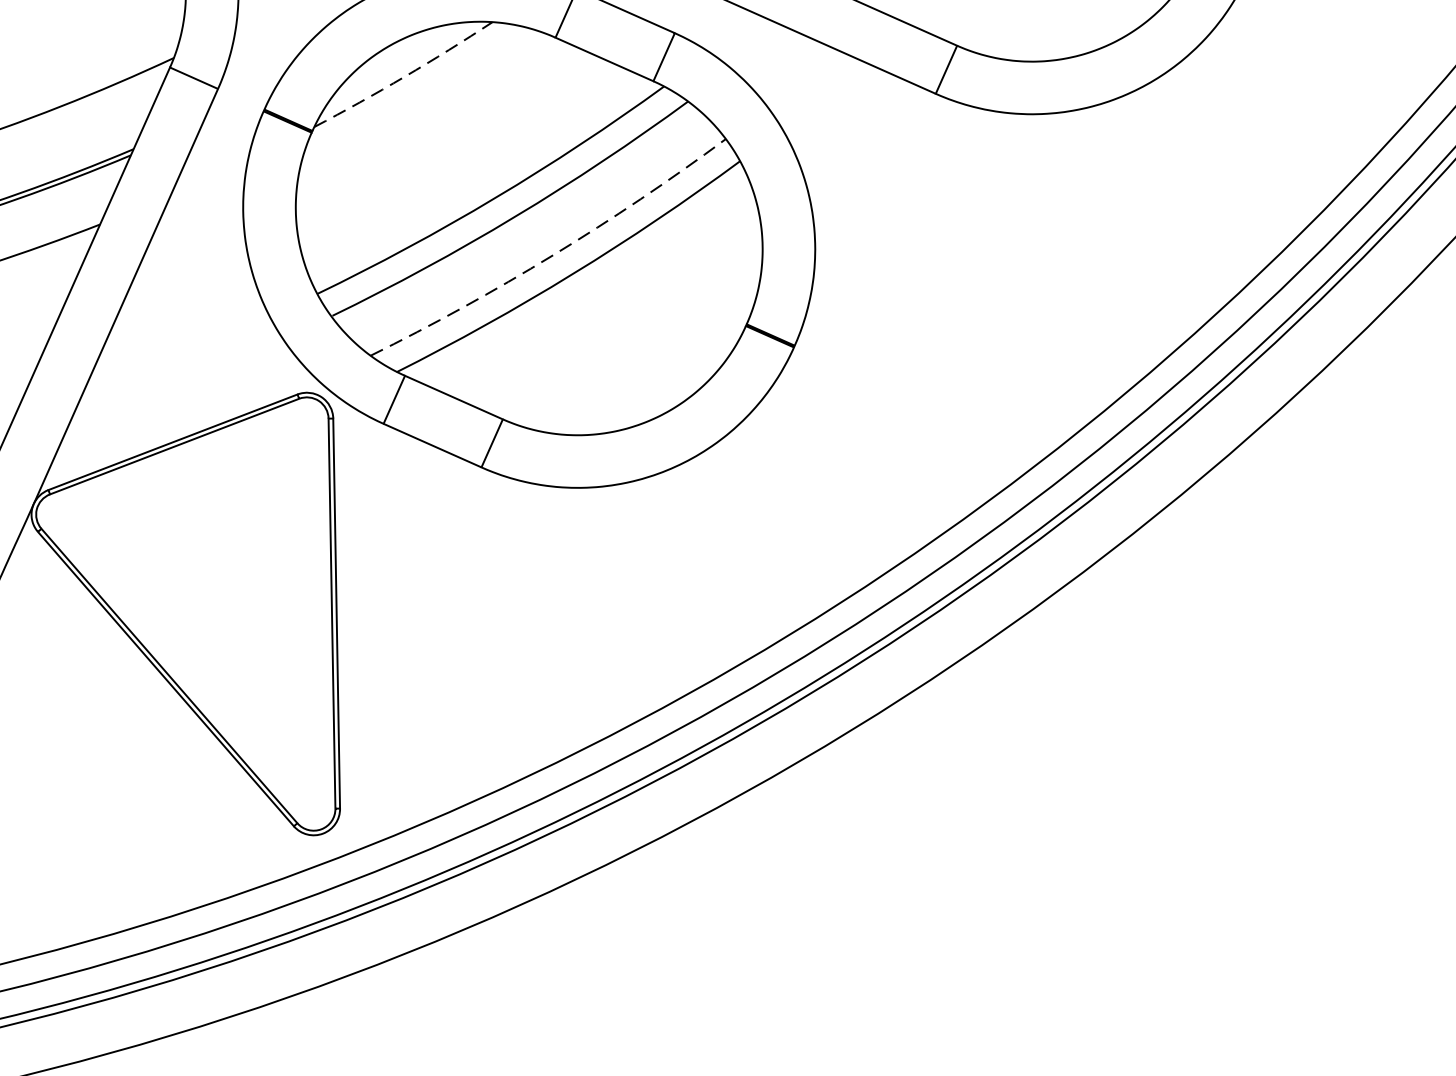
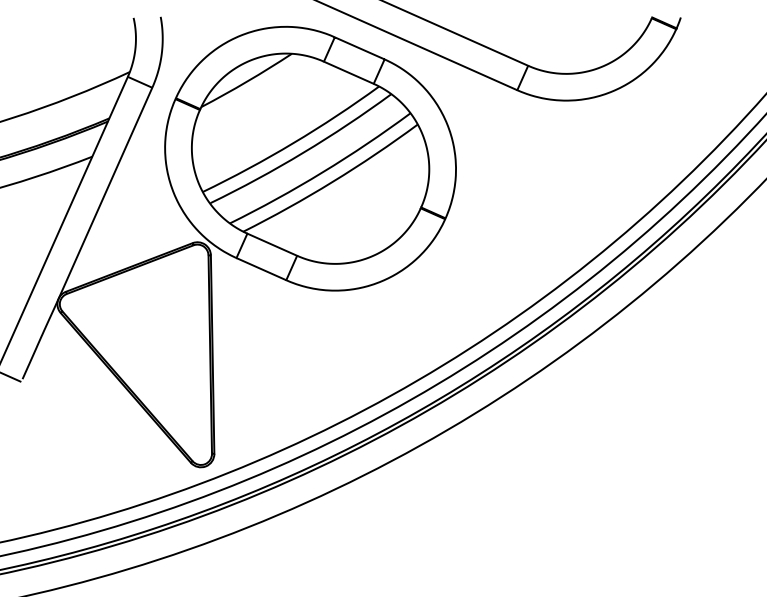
line: (405, 76) -> (247, 81), dashed -> solid
line: (552, 255) -> (322, 172), dashed -> solid

